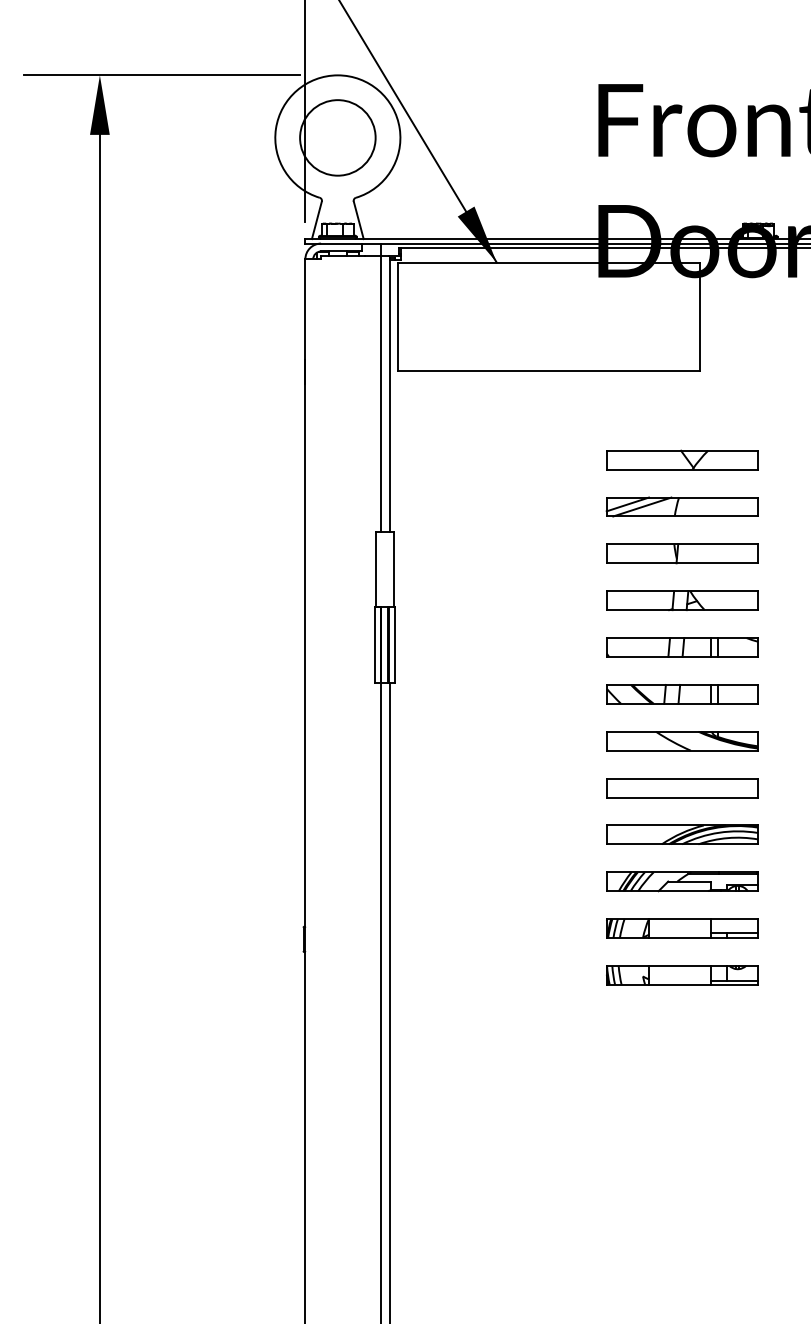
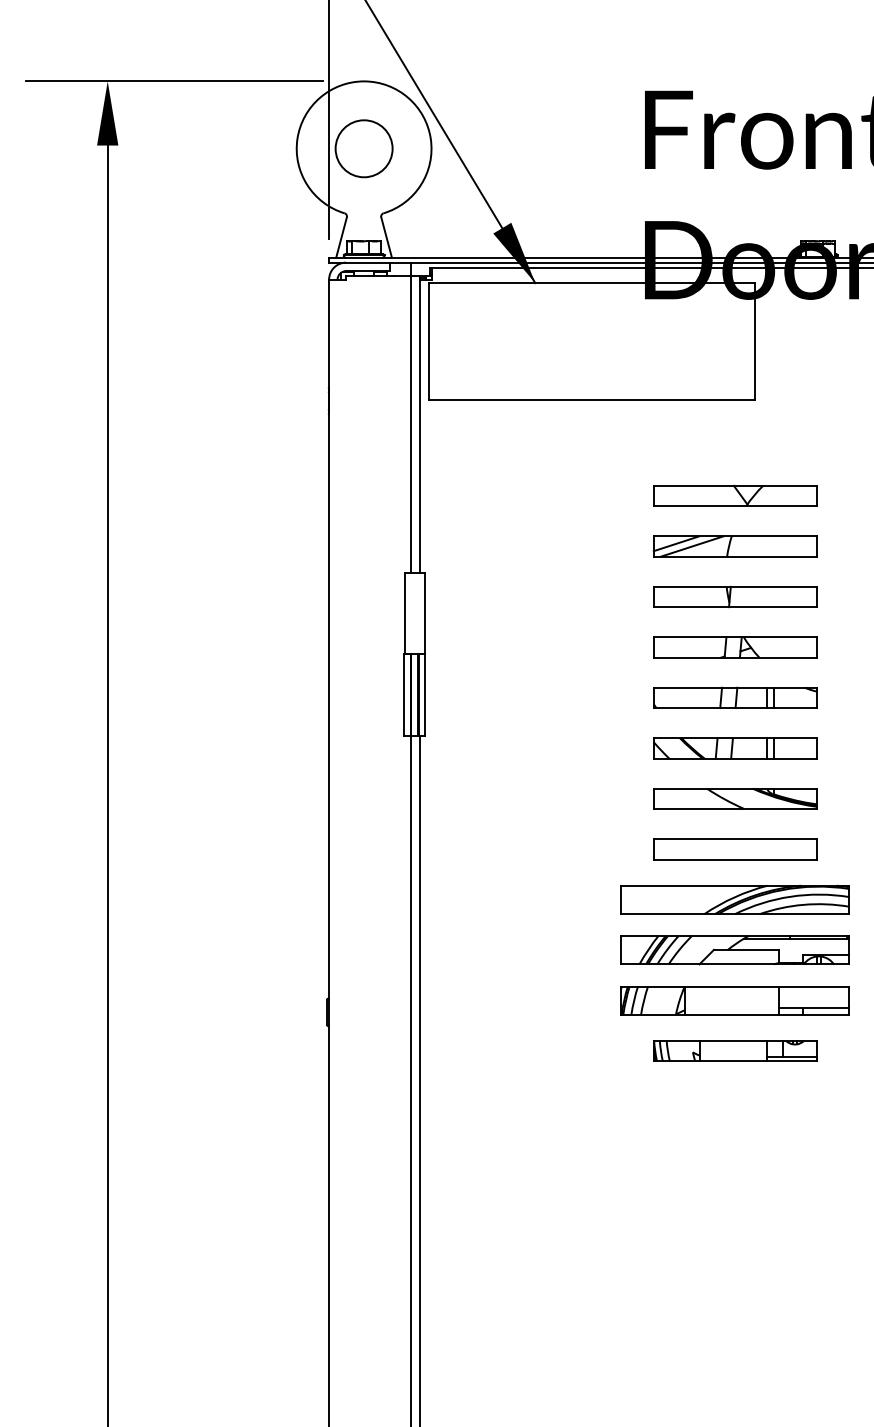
circle: (337, 137) -> (363, 148), size x0.7
part: (682, 834) -> (735, 899), size x1.4
part: (682, 881) -> (735, 950), size x1.4
part: (682, 928) -> (735, 1000), size x1.4

